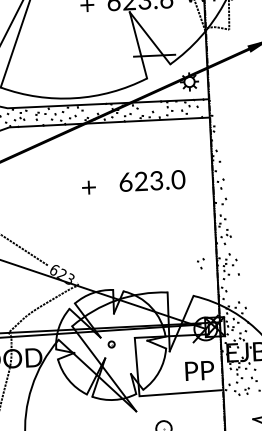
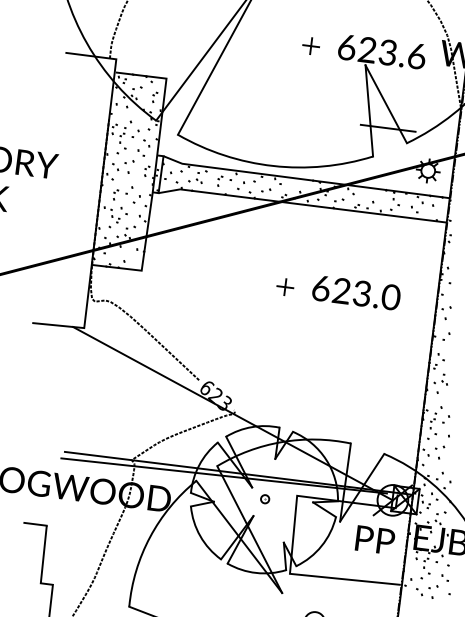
part: (89, 187) -> (285, 286), moved
part: (201, 263) -> (440, 452), moved
text: (199, 370) -> (374, 539), moved
part: (247, 390) -> (433, 591), size x1.67

